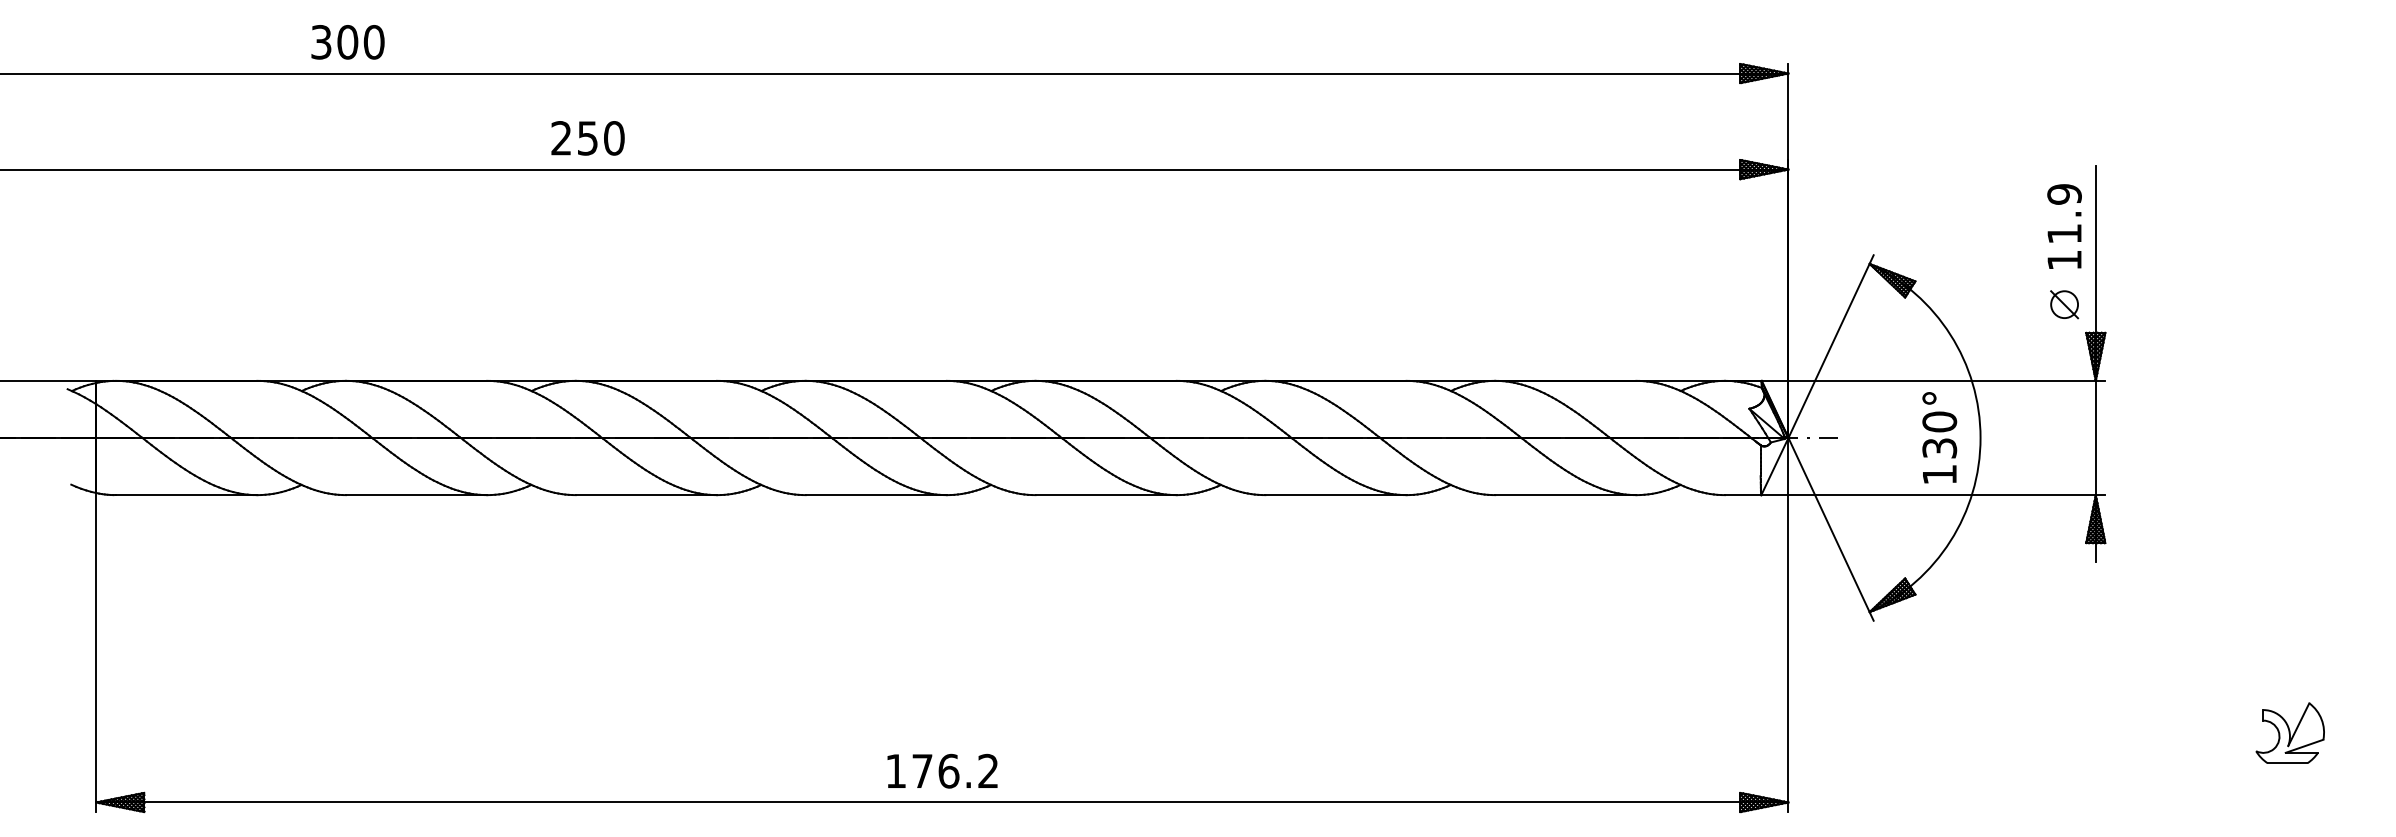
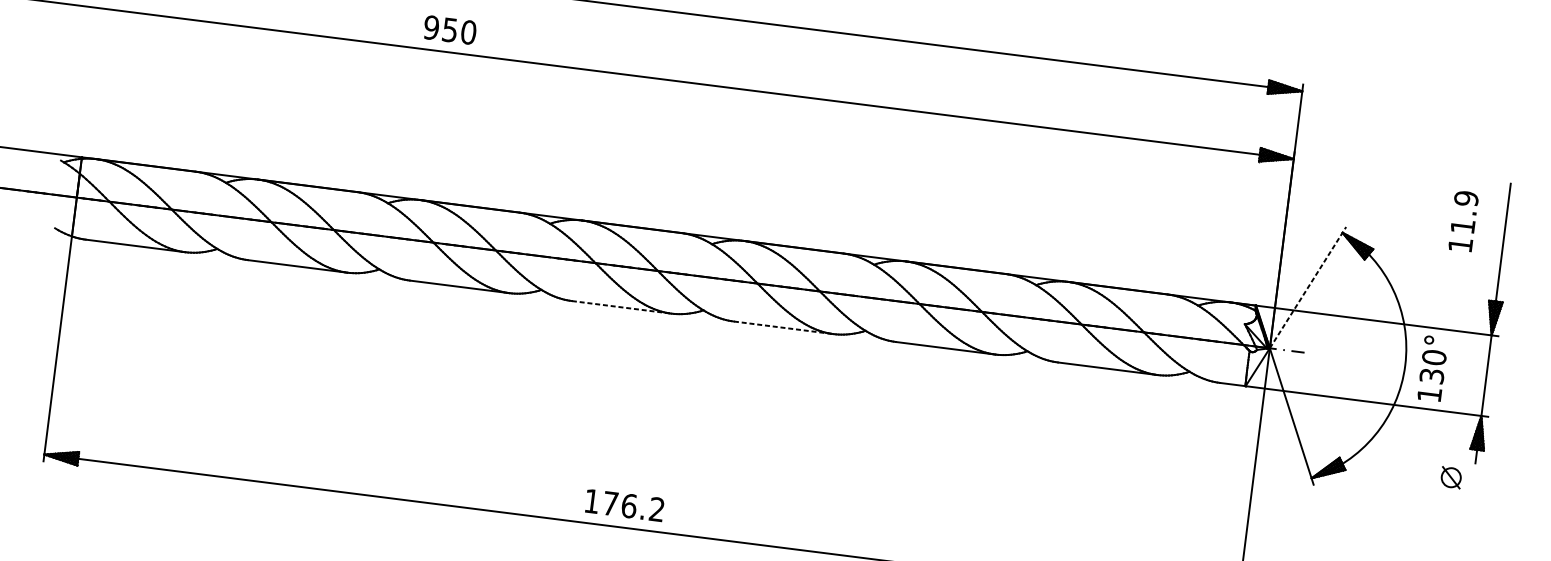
text: (561, 138) -> (431, 27), 250 -> 950
text: (2064, 226) -> (1463, 221), moved
part: (2064, 304) -> (1451, 477), moved
line: (1831, 346) -> (1308, 287), solid -> dashed
text: (1939, 437) -> (1432, 368), moved
line: (876, 495) -> (621, 307), solid -> dashed
line: (1106, 495) -> (783, 328), solid -> dashed
text: (942, 770) -> (624, 504), moved

